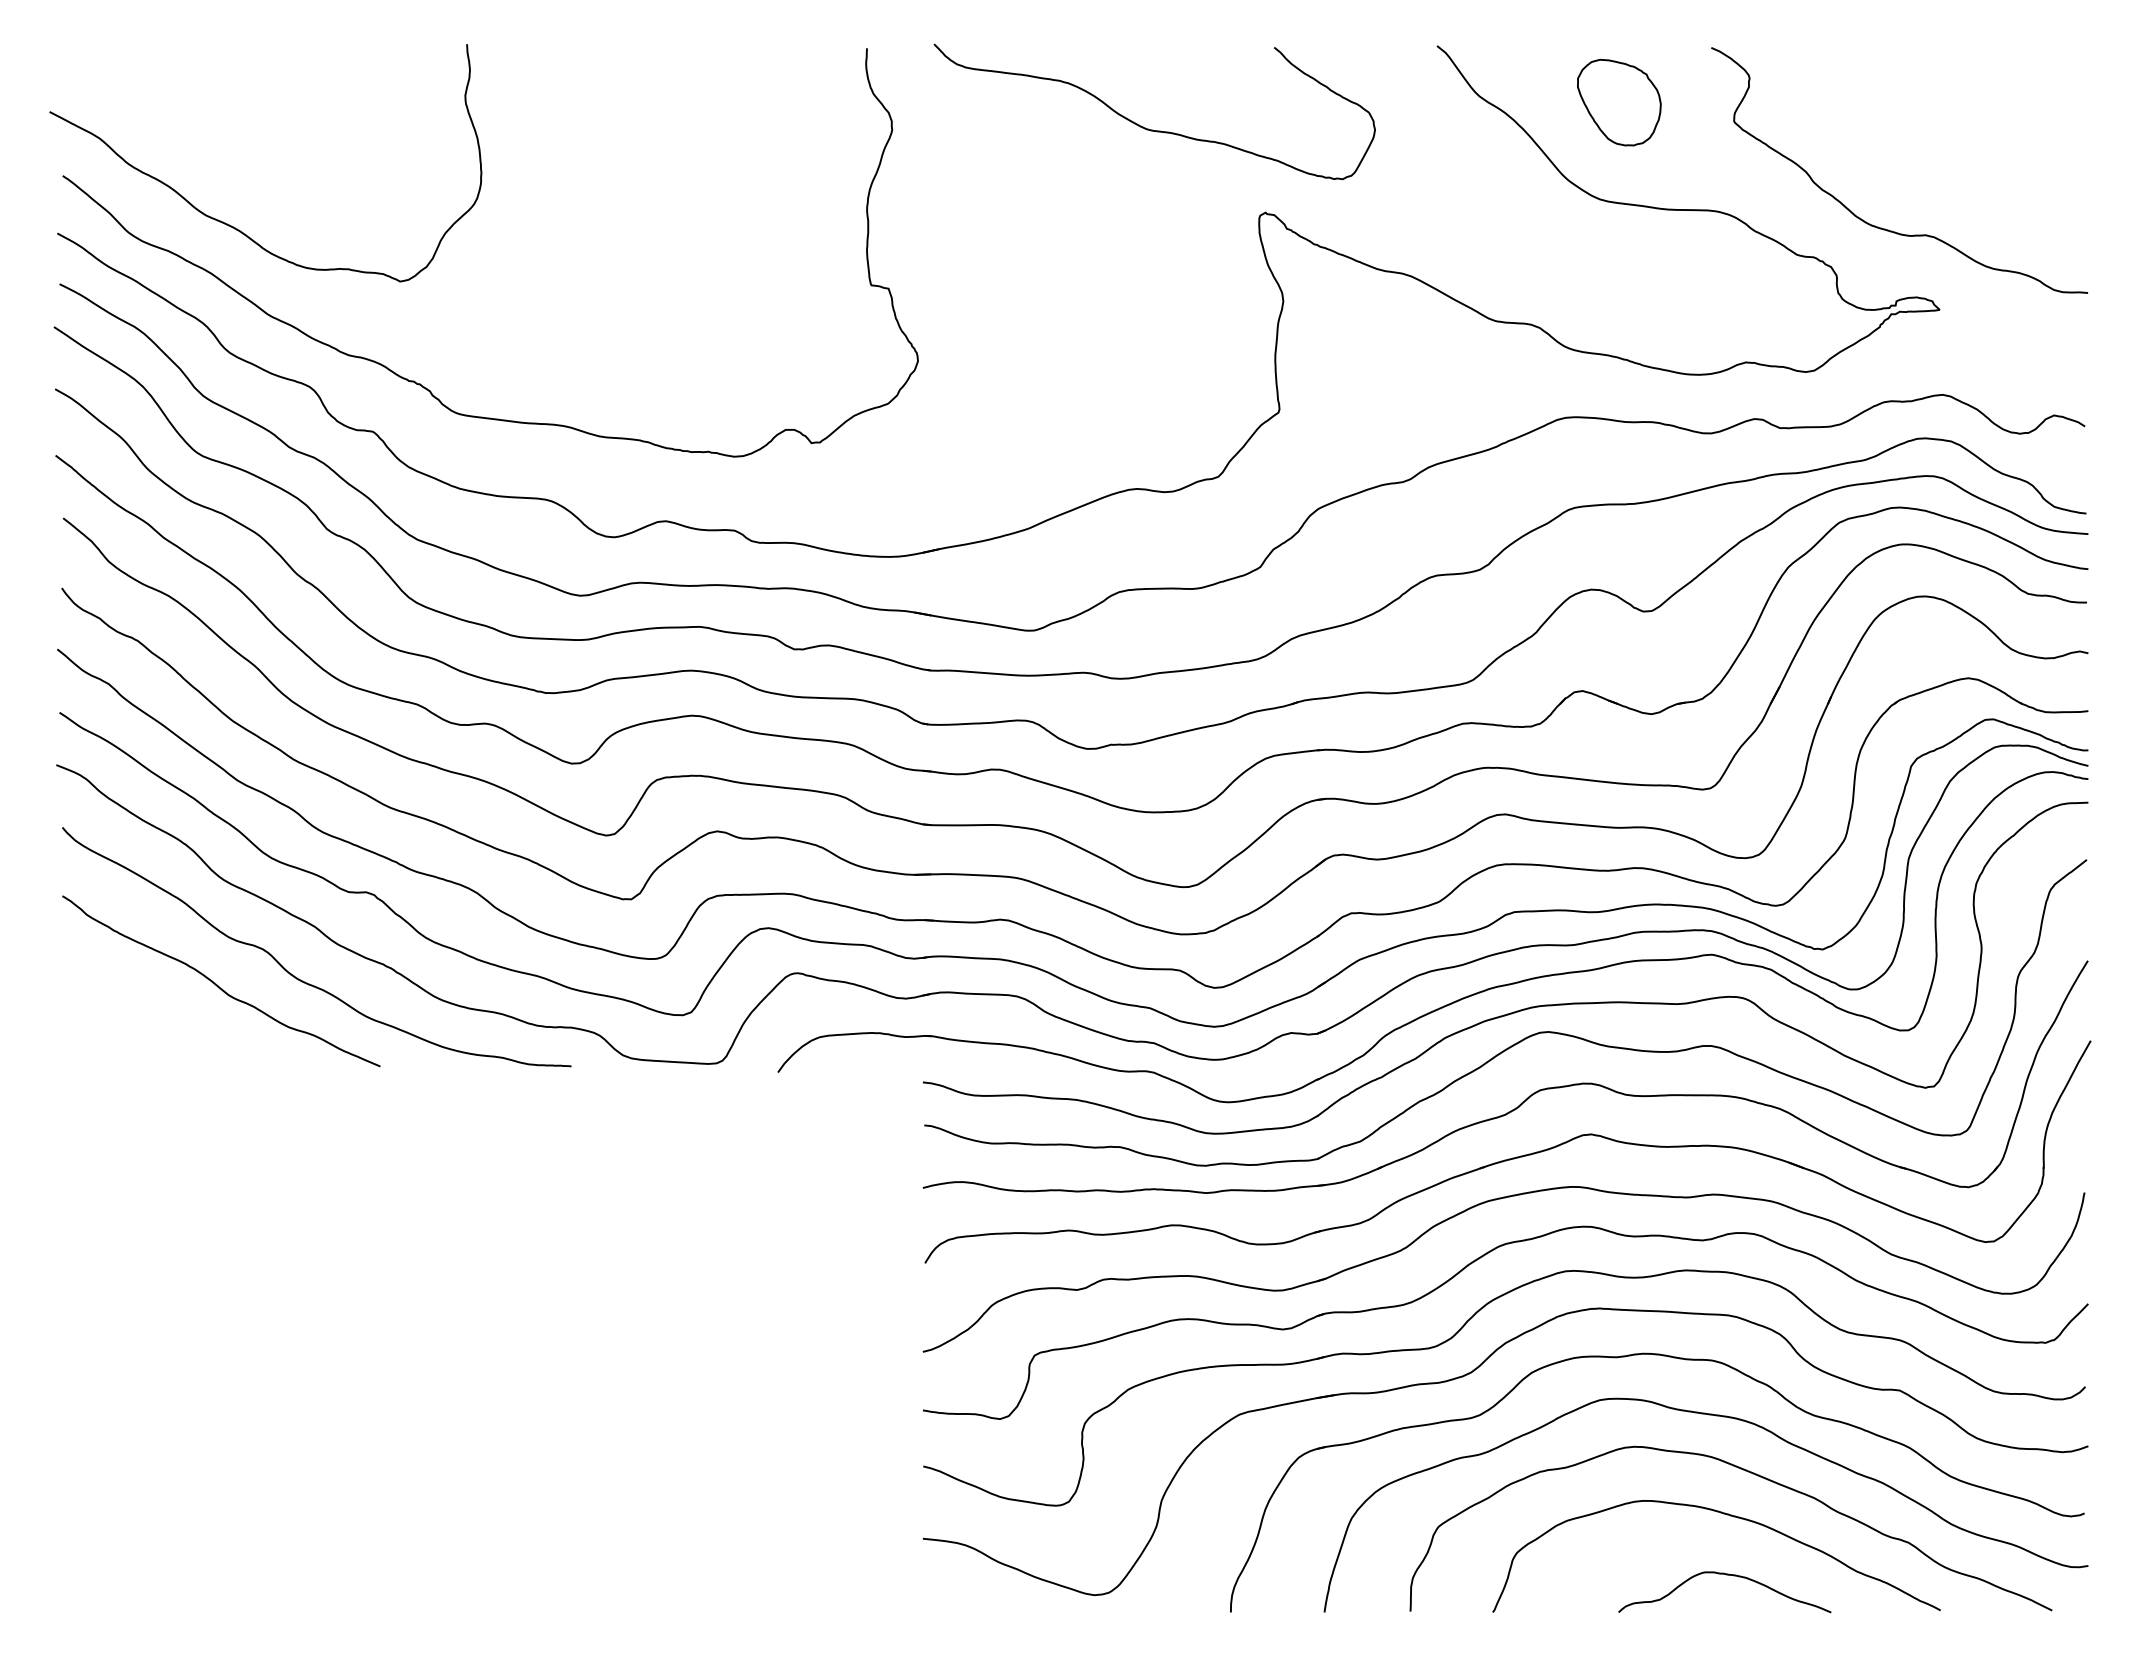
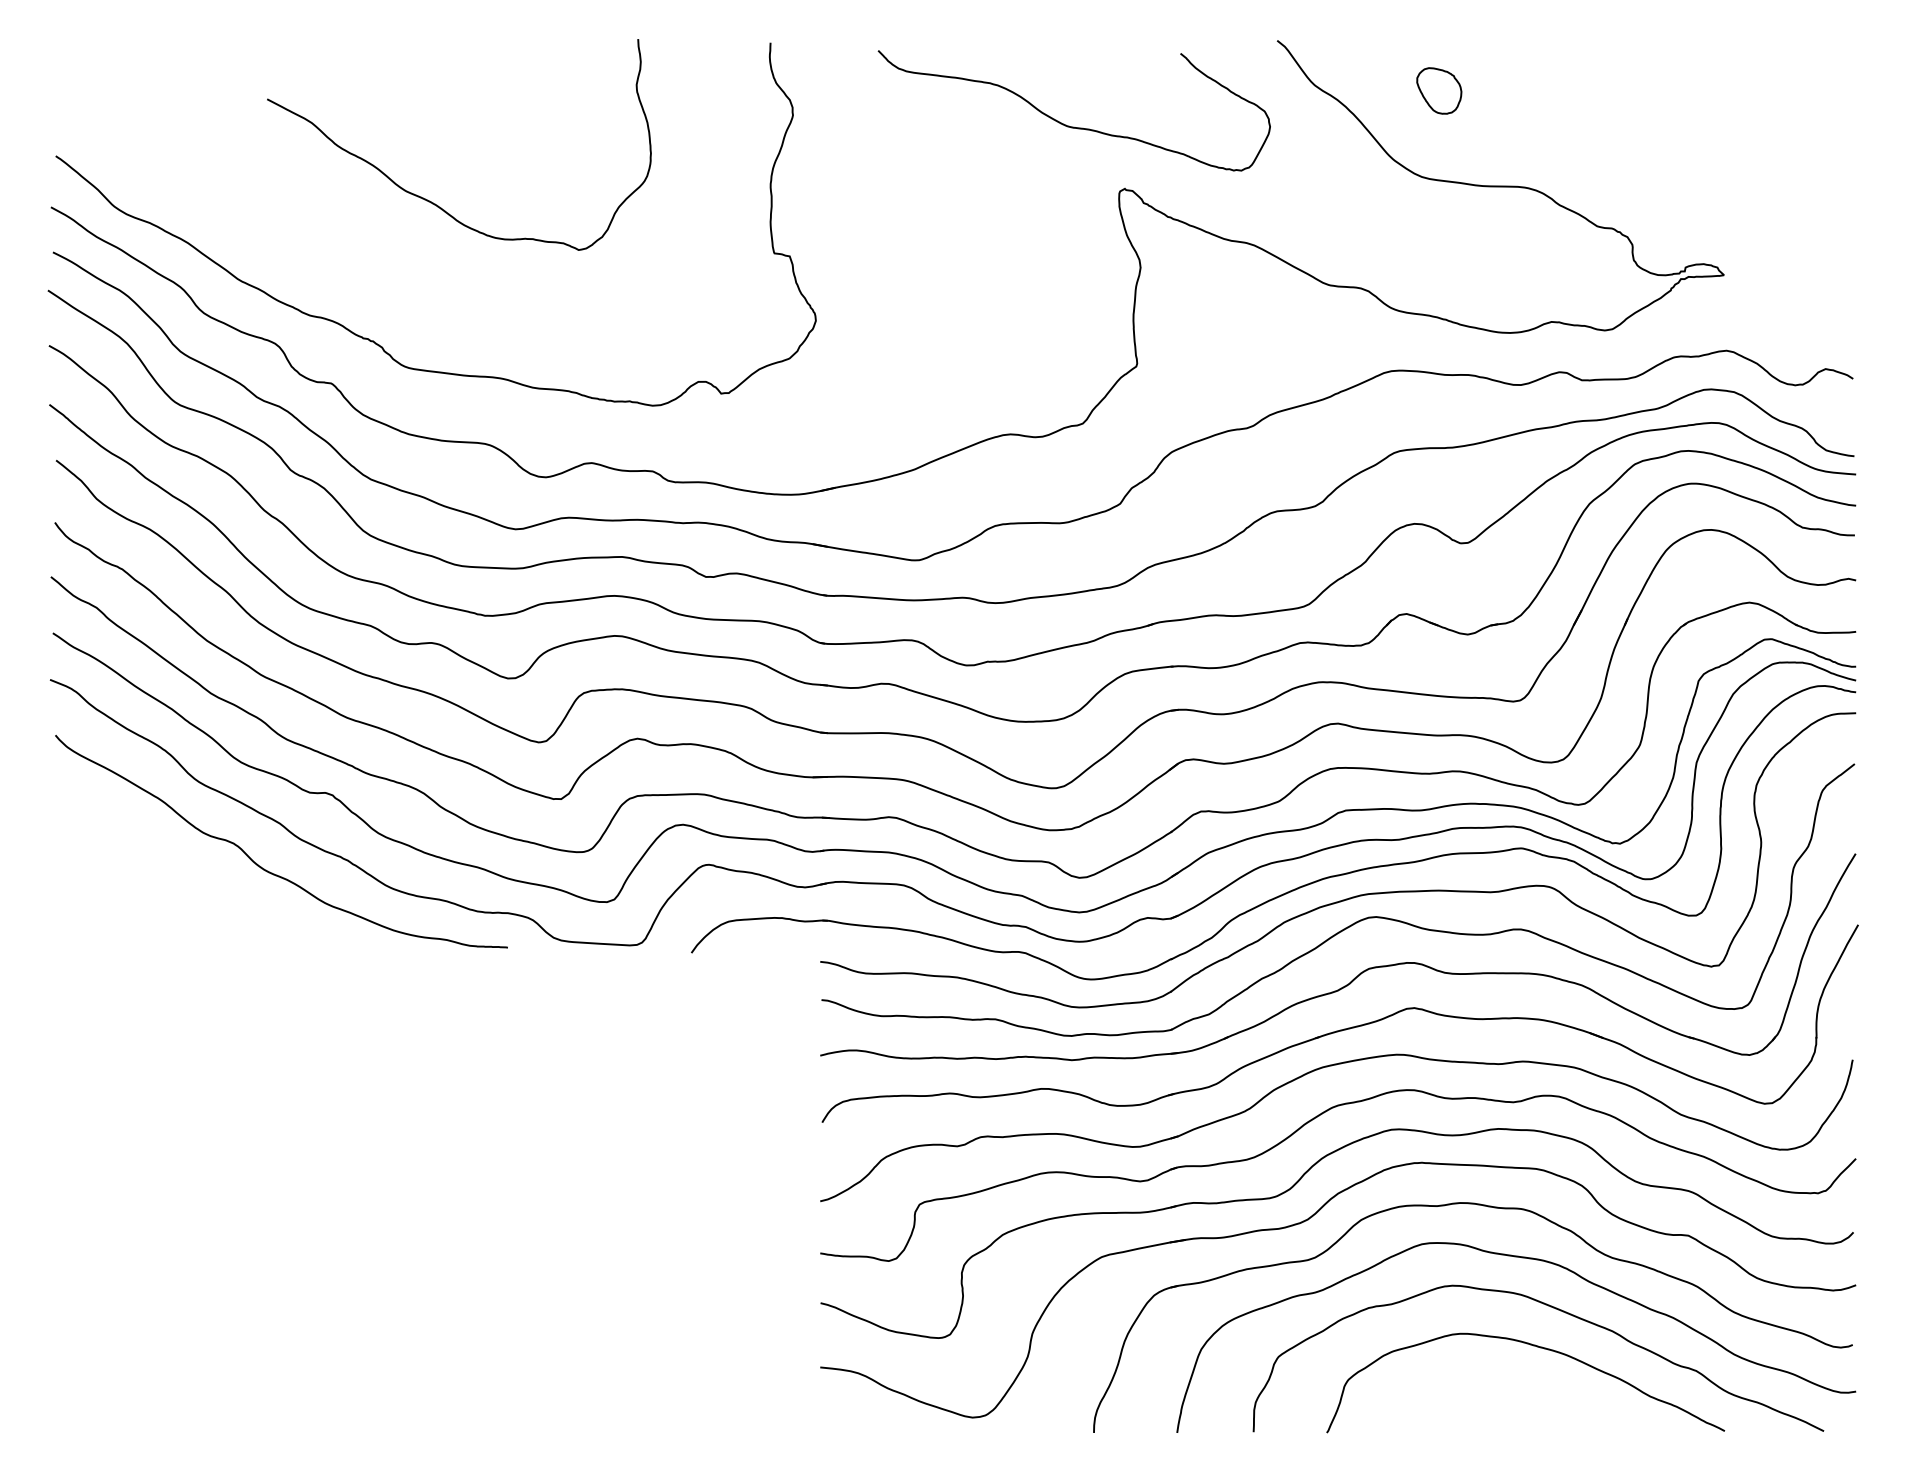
part: (1619, 102) -> (1439, 90), size x0.6
curve: (1148, 128) -> (1068, 125), moved
curve: (233, 226) -> (430, 201), moved
curve: (1885, 228) -> (1675, 202), removed
curve: (217, 984) -> (193, 874), removed
curve: (1726, 1575) -> (1534, 1400), removed

